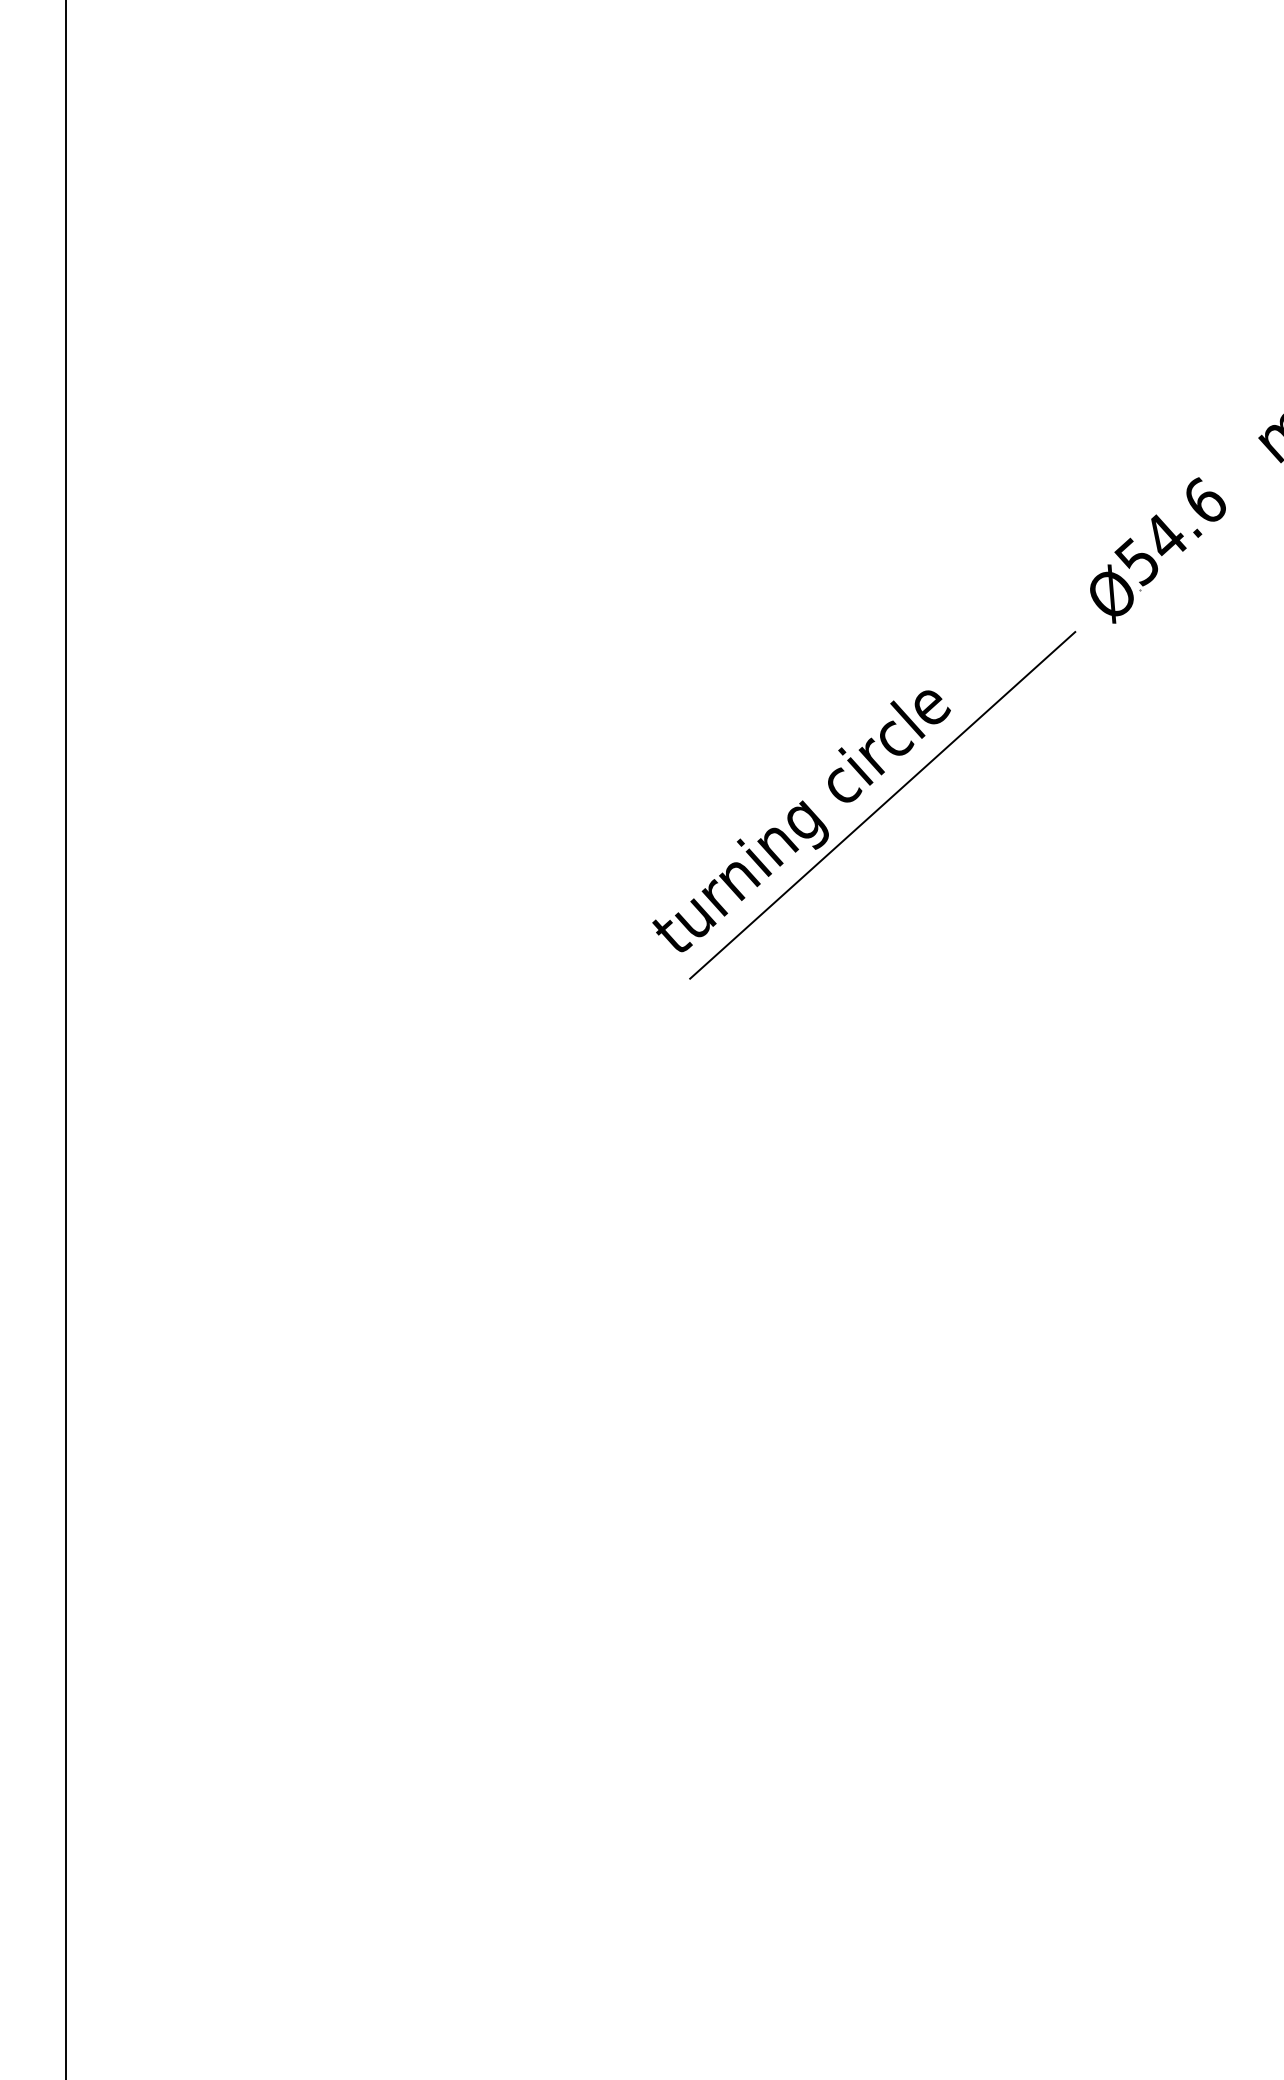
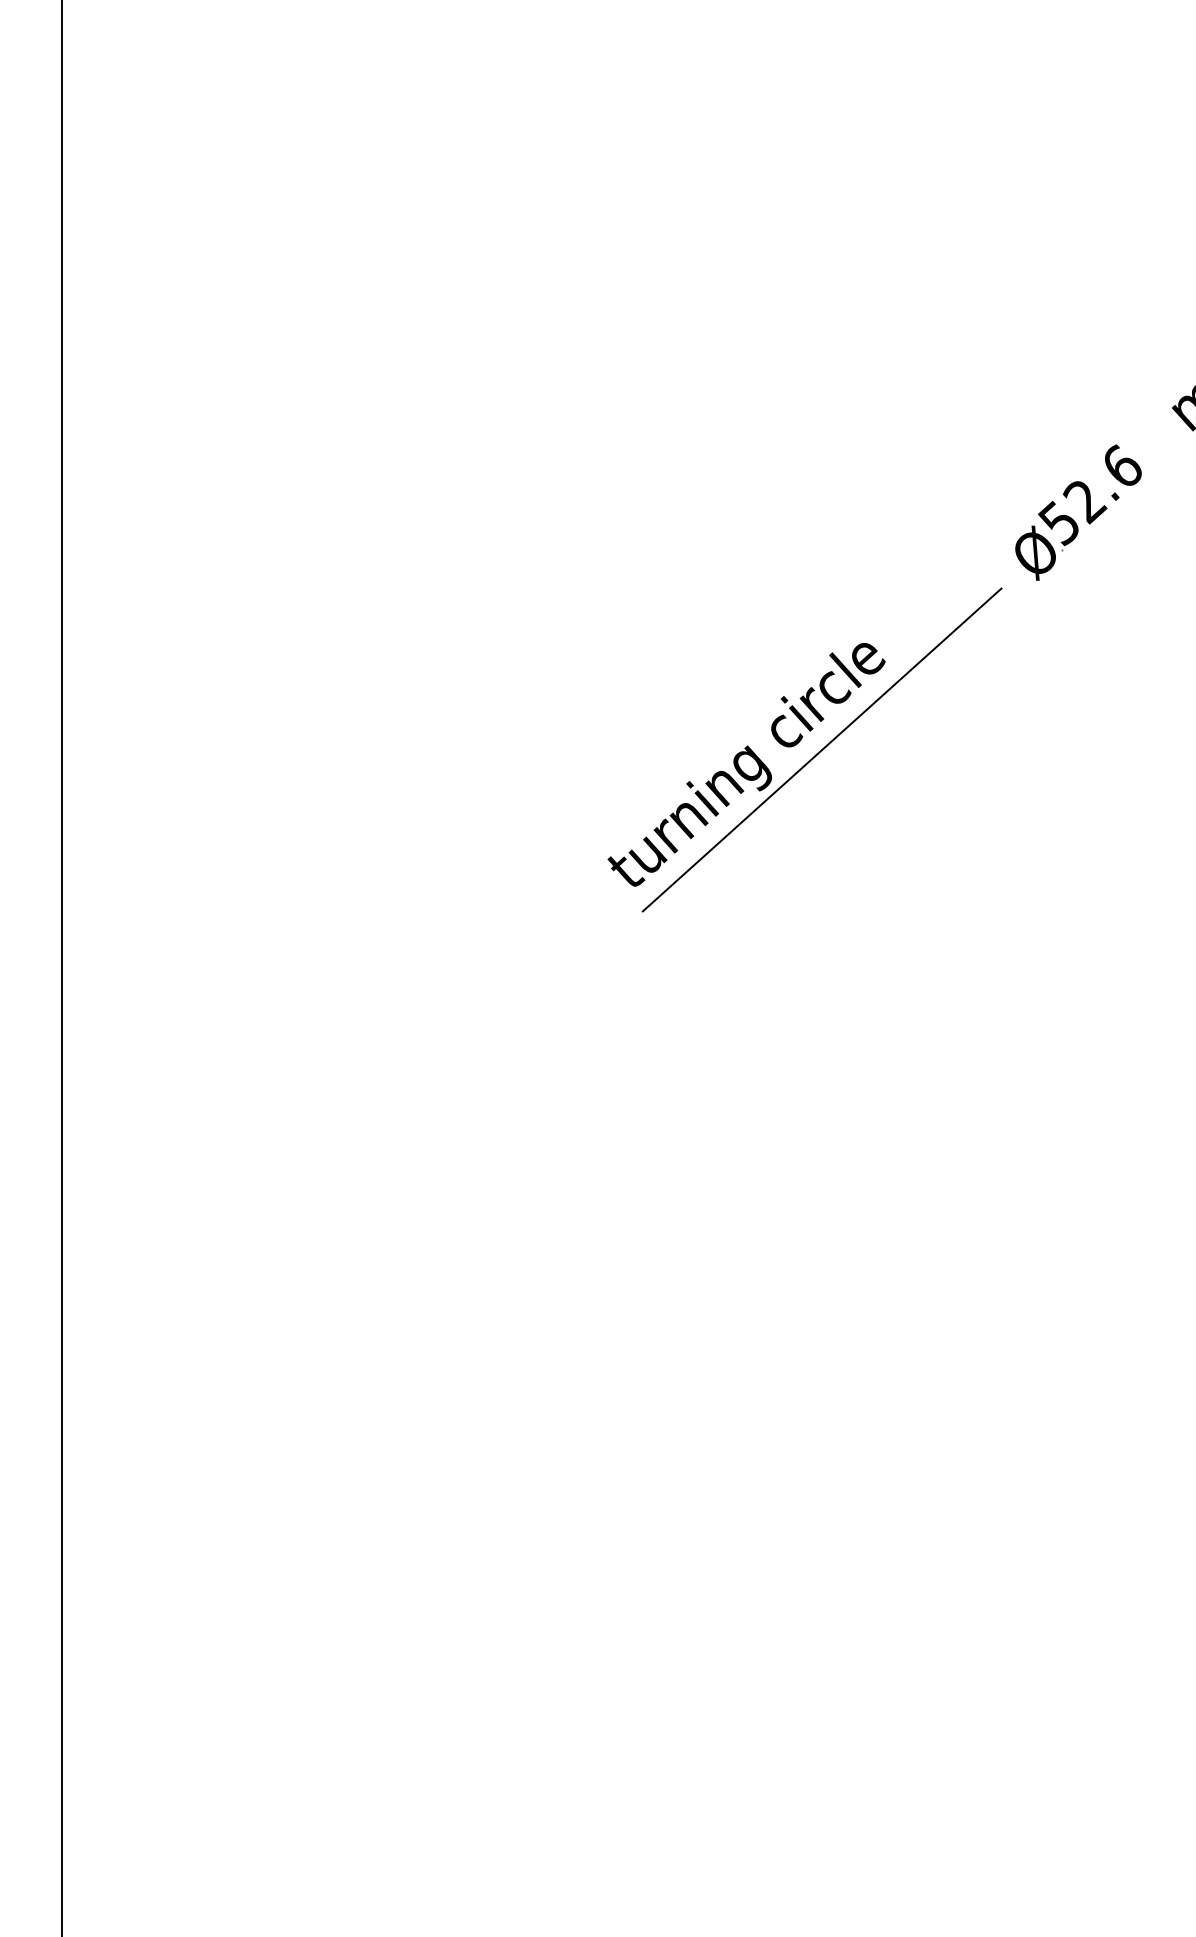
text: (1165, 538) -> (1085, 501), 54.6 -> 52.6

